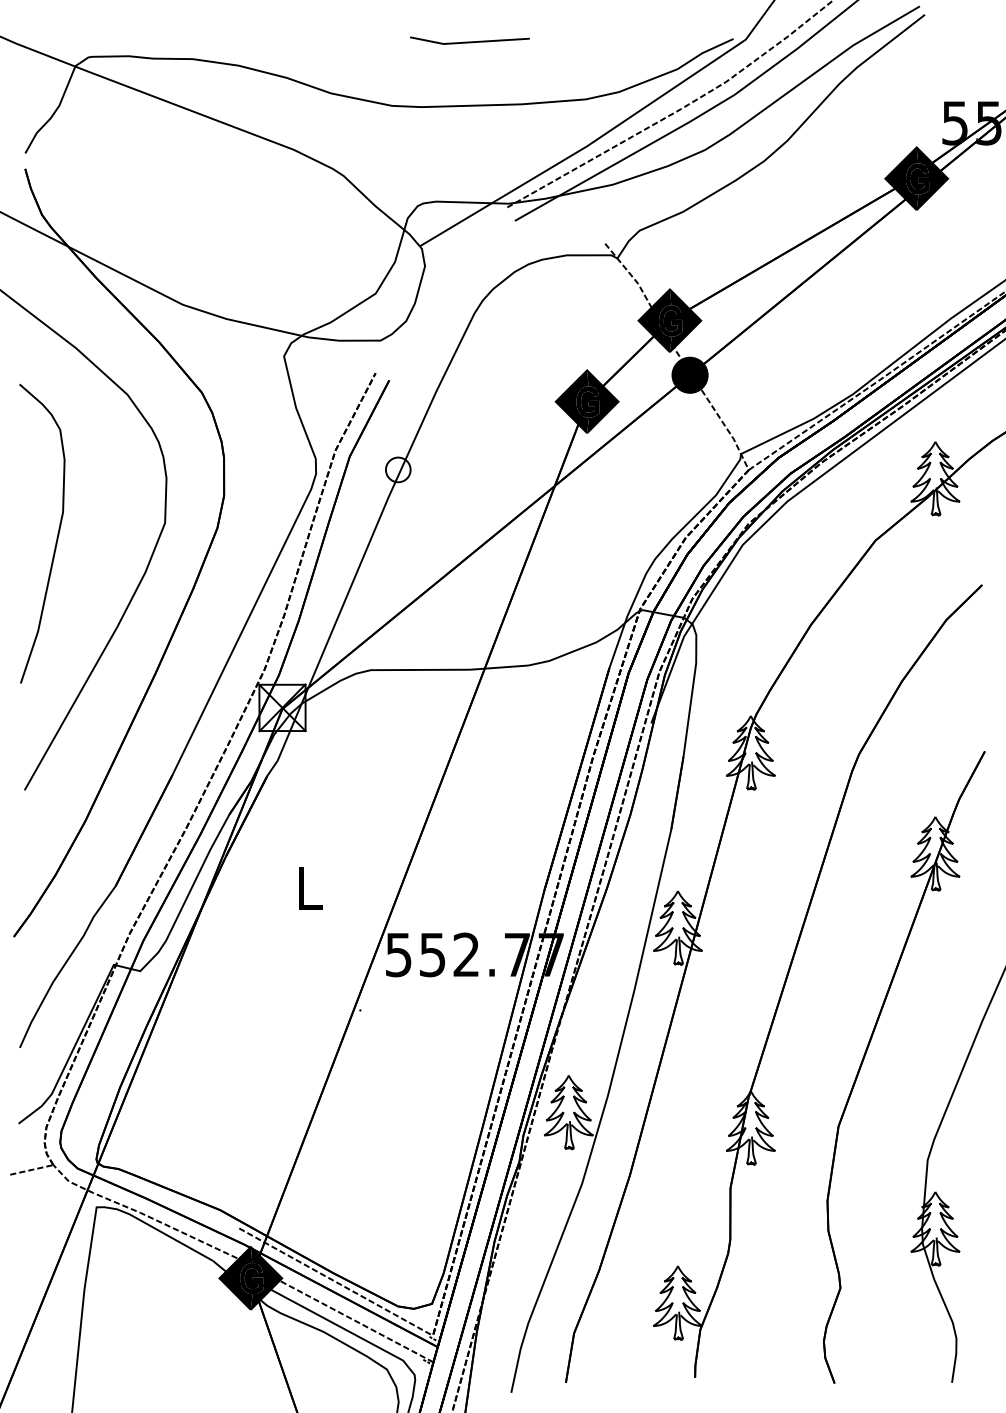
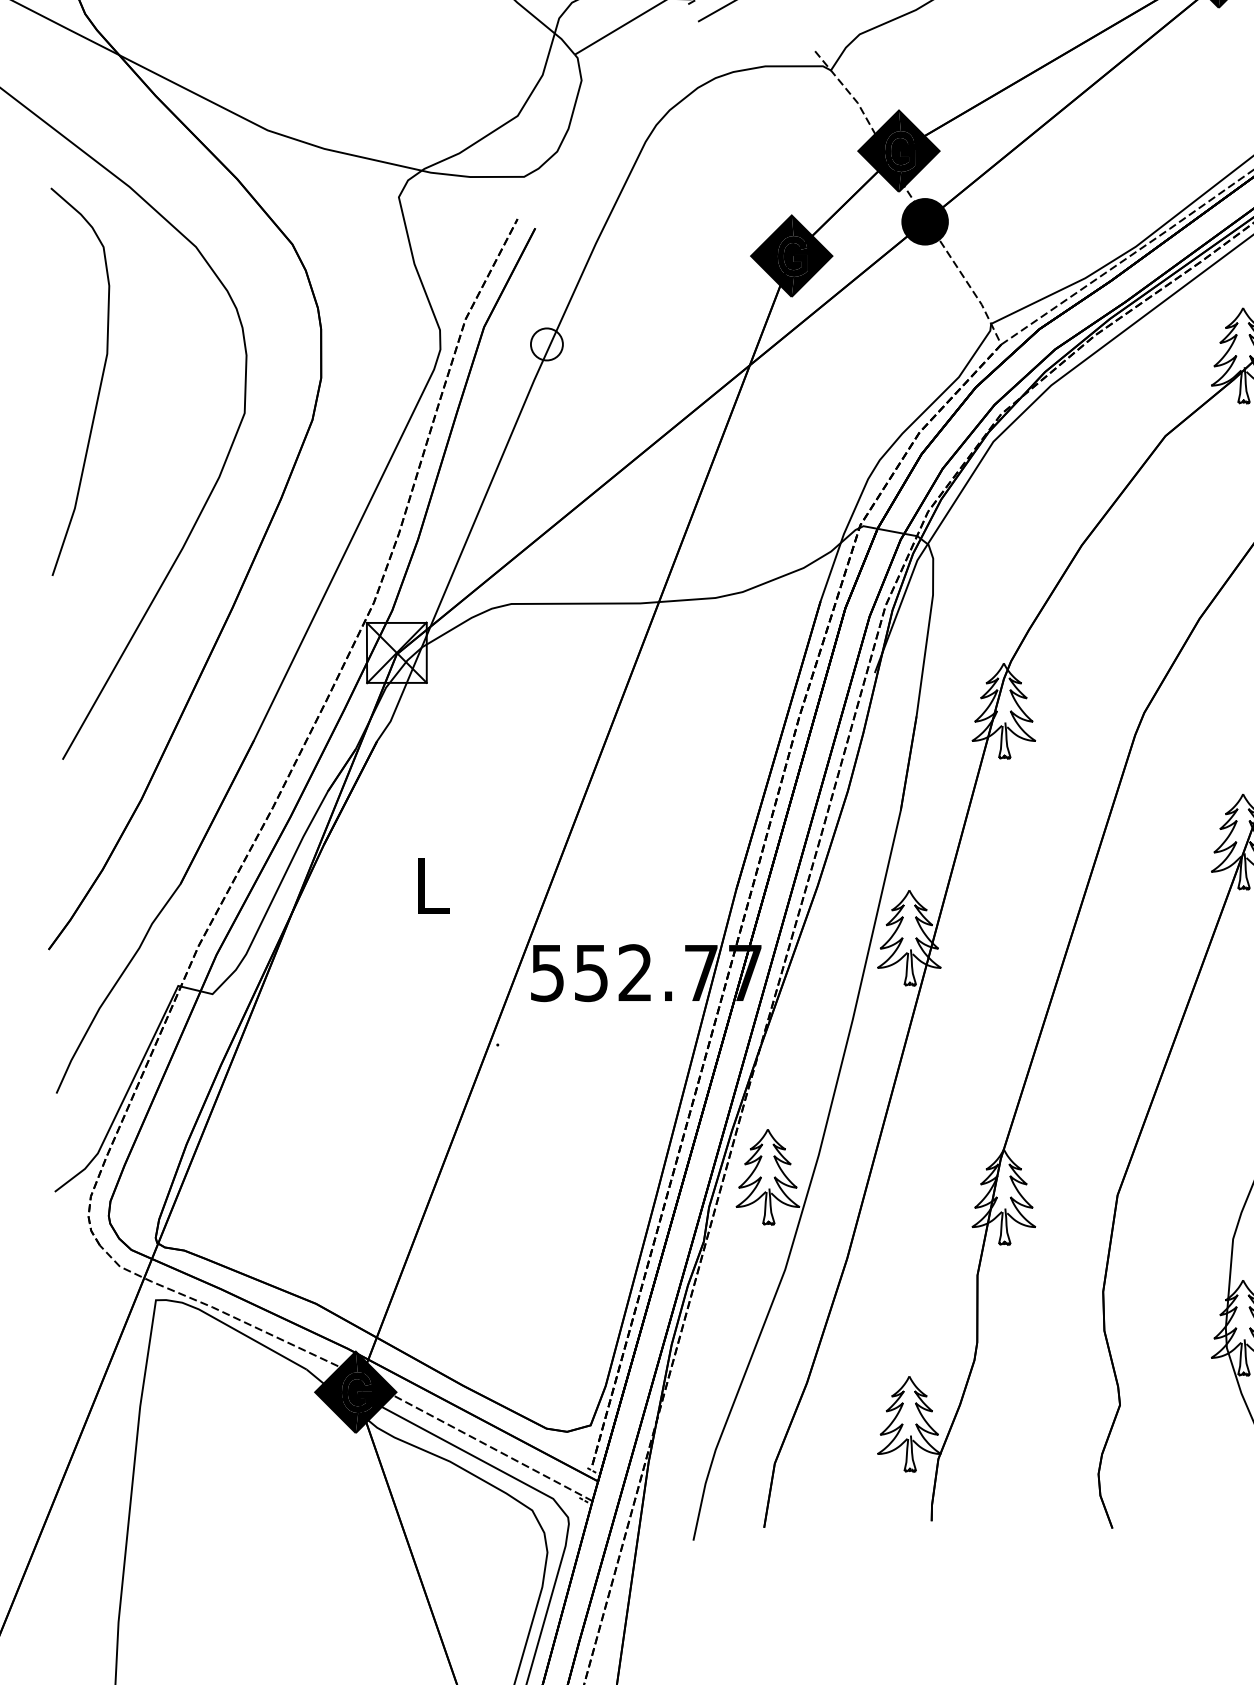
curve: (56, 537) -> (98, 386), moved
line: (31, 1169) -> (71, 1251), removed
line: (336, 1281) -> (466, 1396), removed

